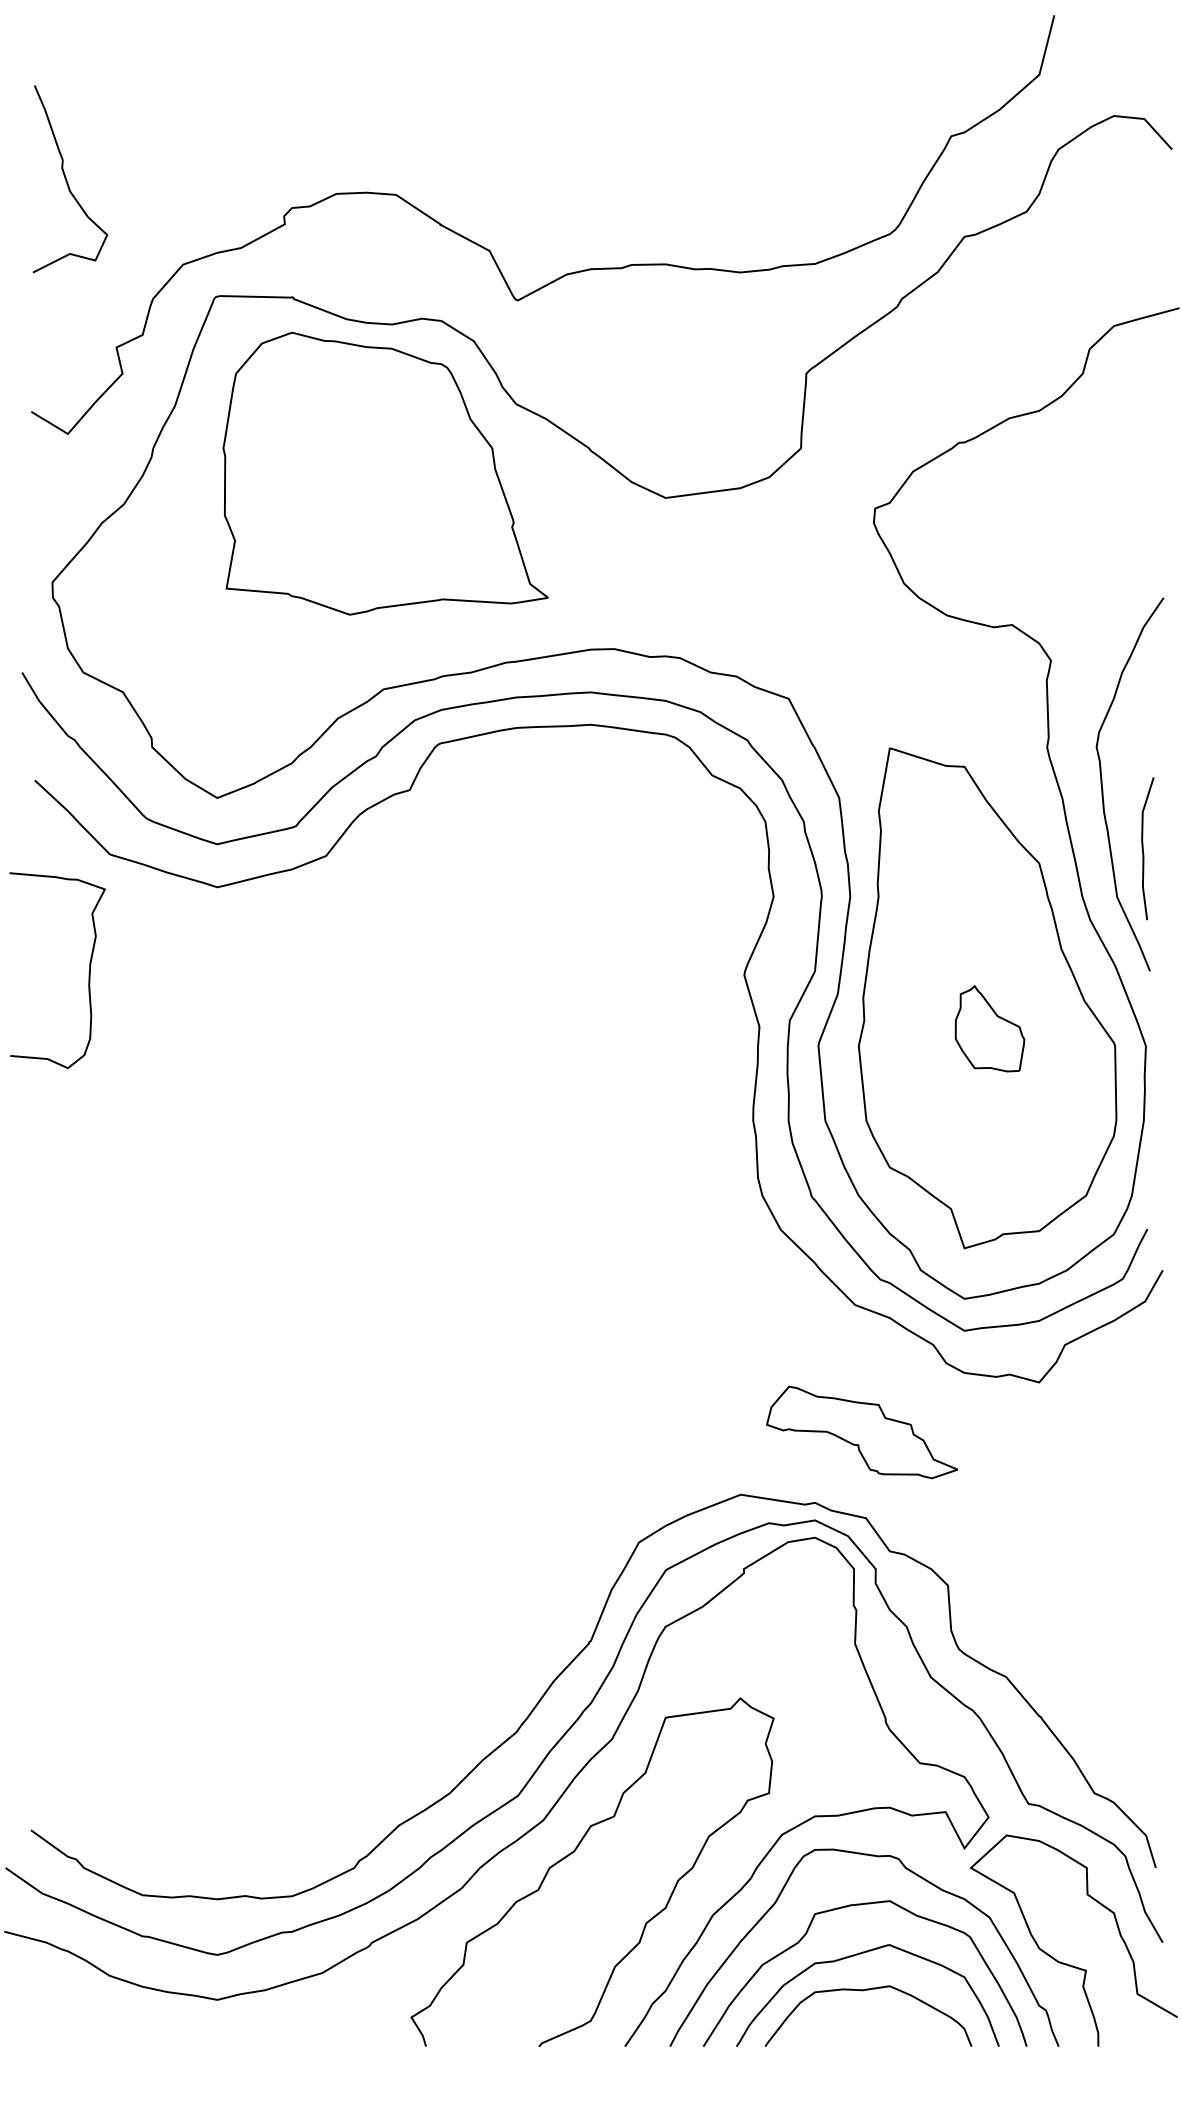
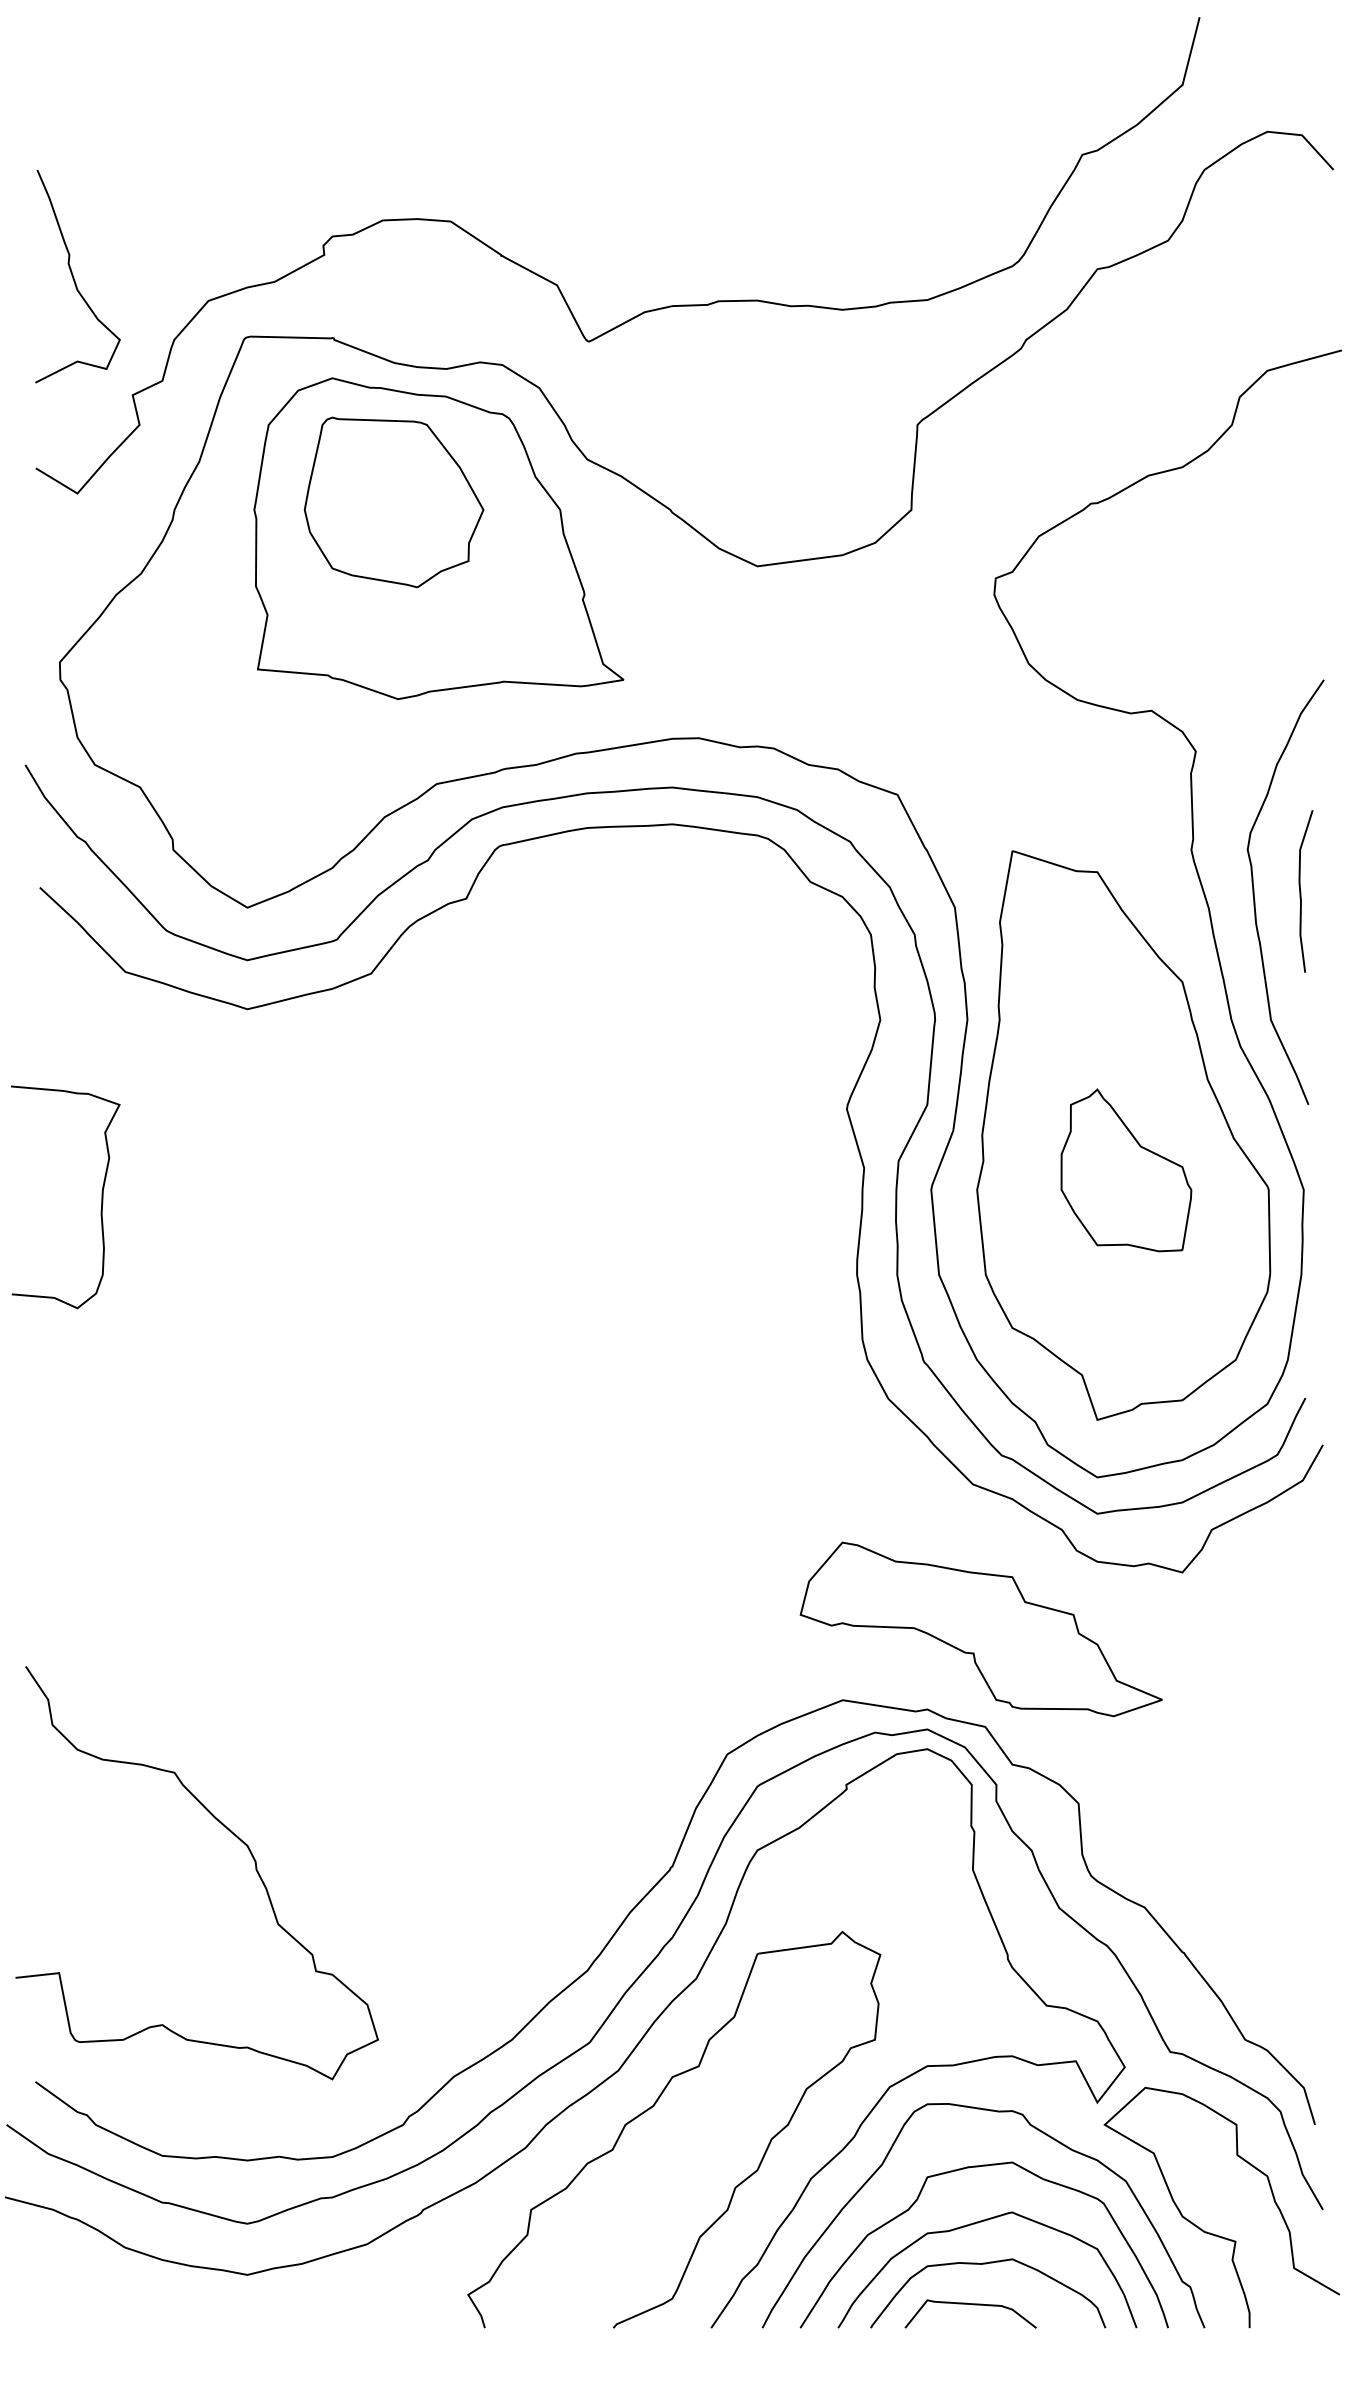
curve: (67, 180) -> (74, 277), moved
part: (345, 441) -> (393, 502), added
curve: (1143, 848) -> (1301, 891), moved
curve: (88, 973) -> (100, 1200), moved
part: (989, 1028) -> (1125, 1169), size x1.67
part: (861, 1432) -> (980, 1629), size x1.67
curve: (201, 1610) -> (229, 1831), added
curve: (853, 2026) -> (971, 2305), added

